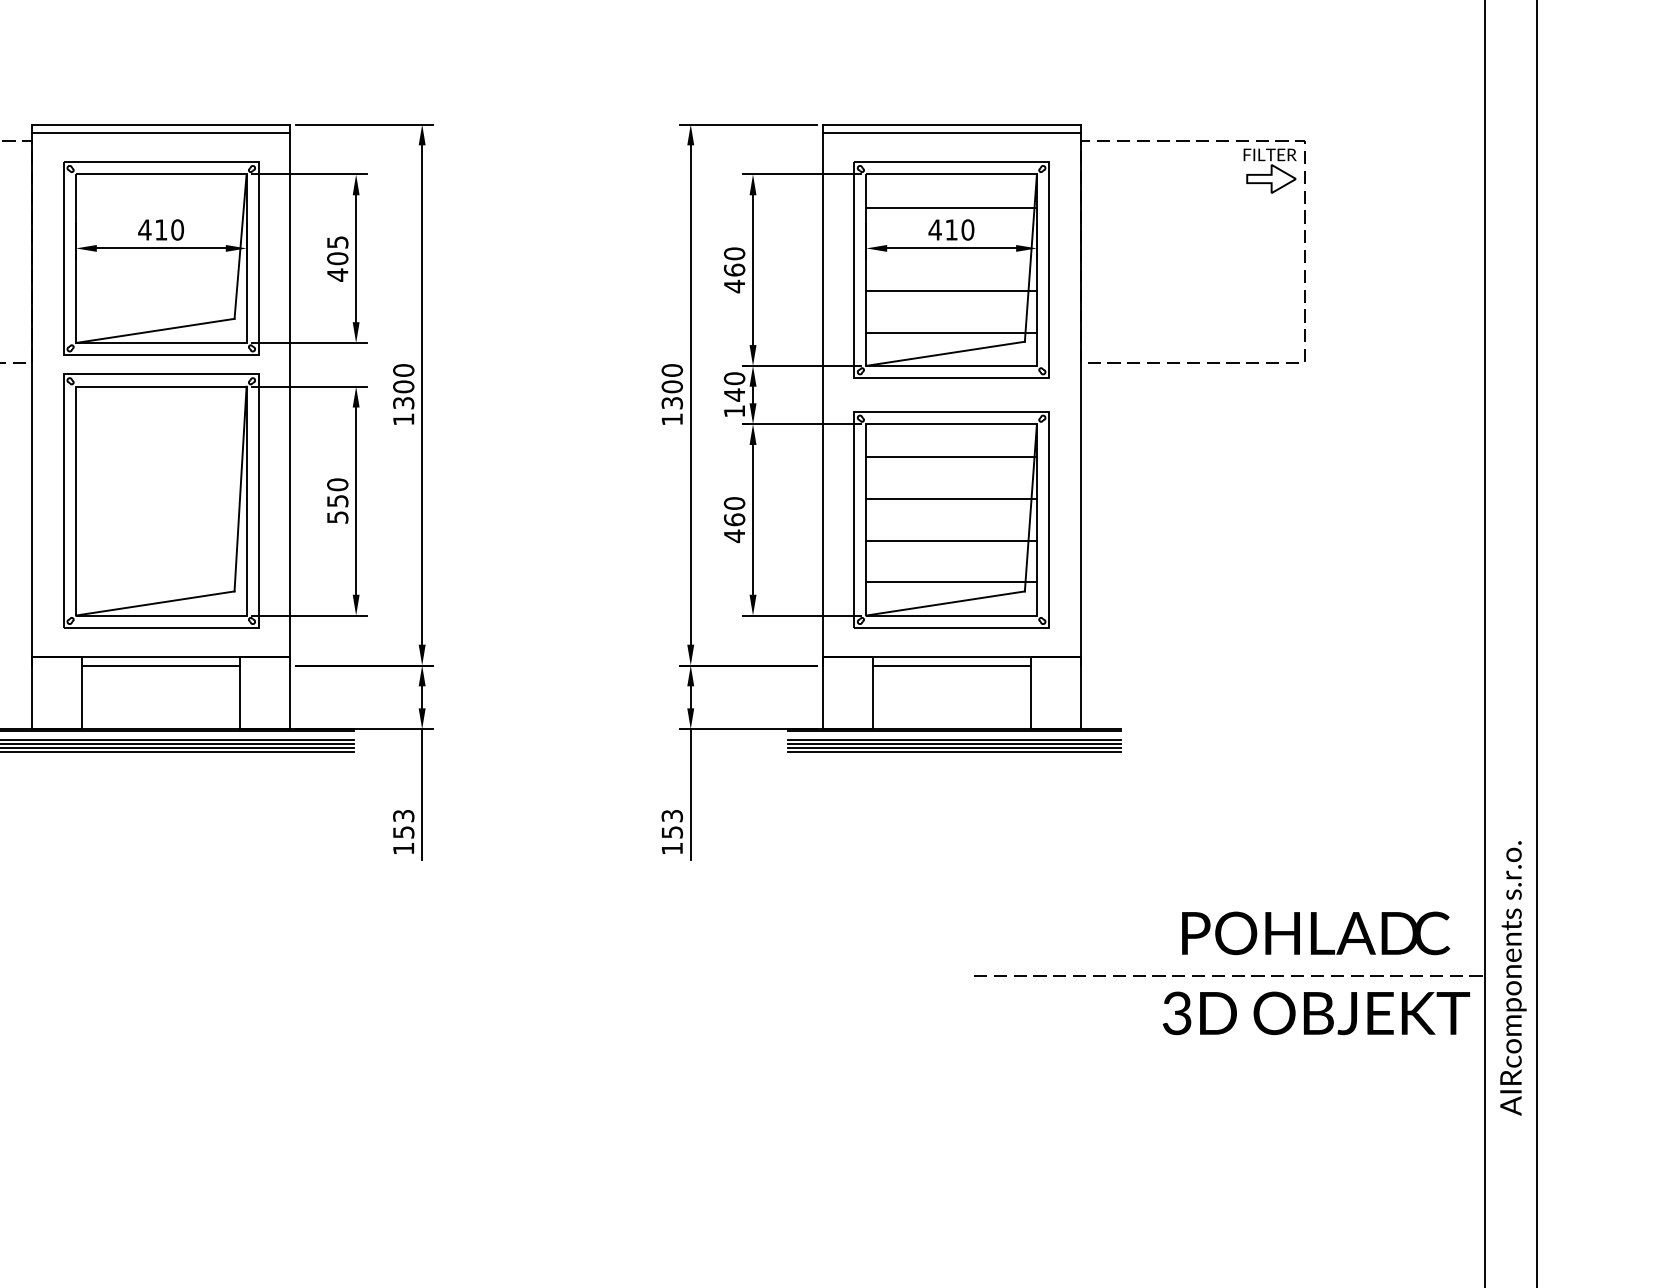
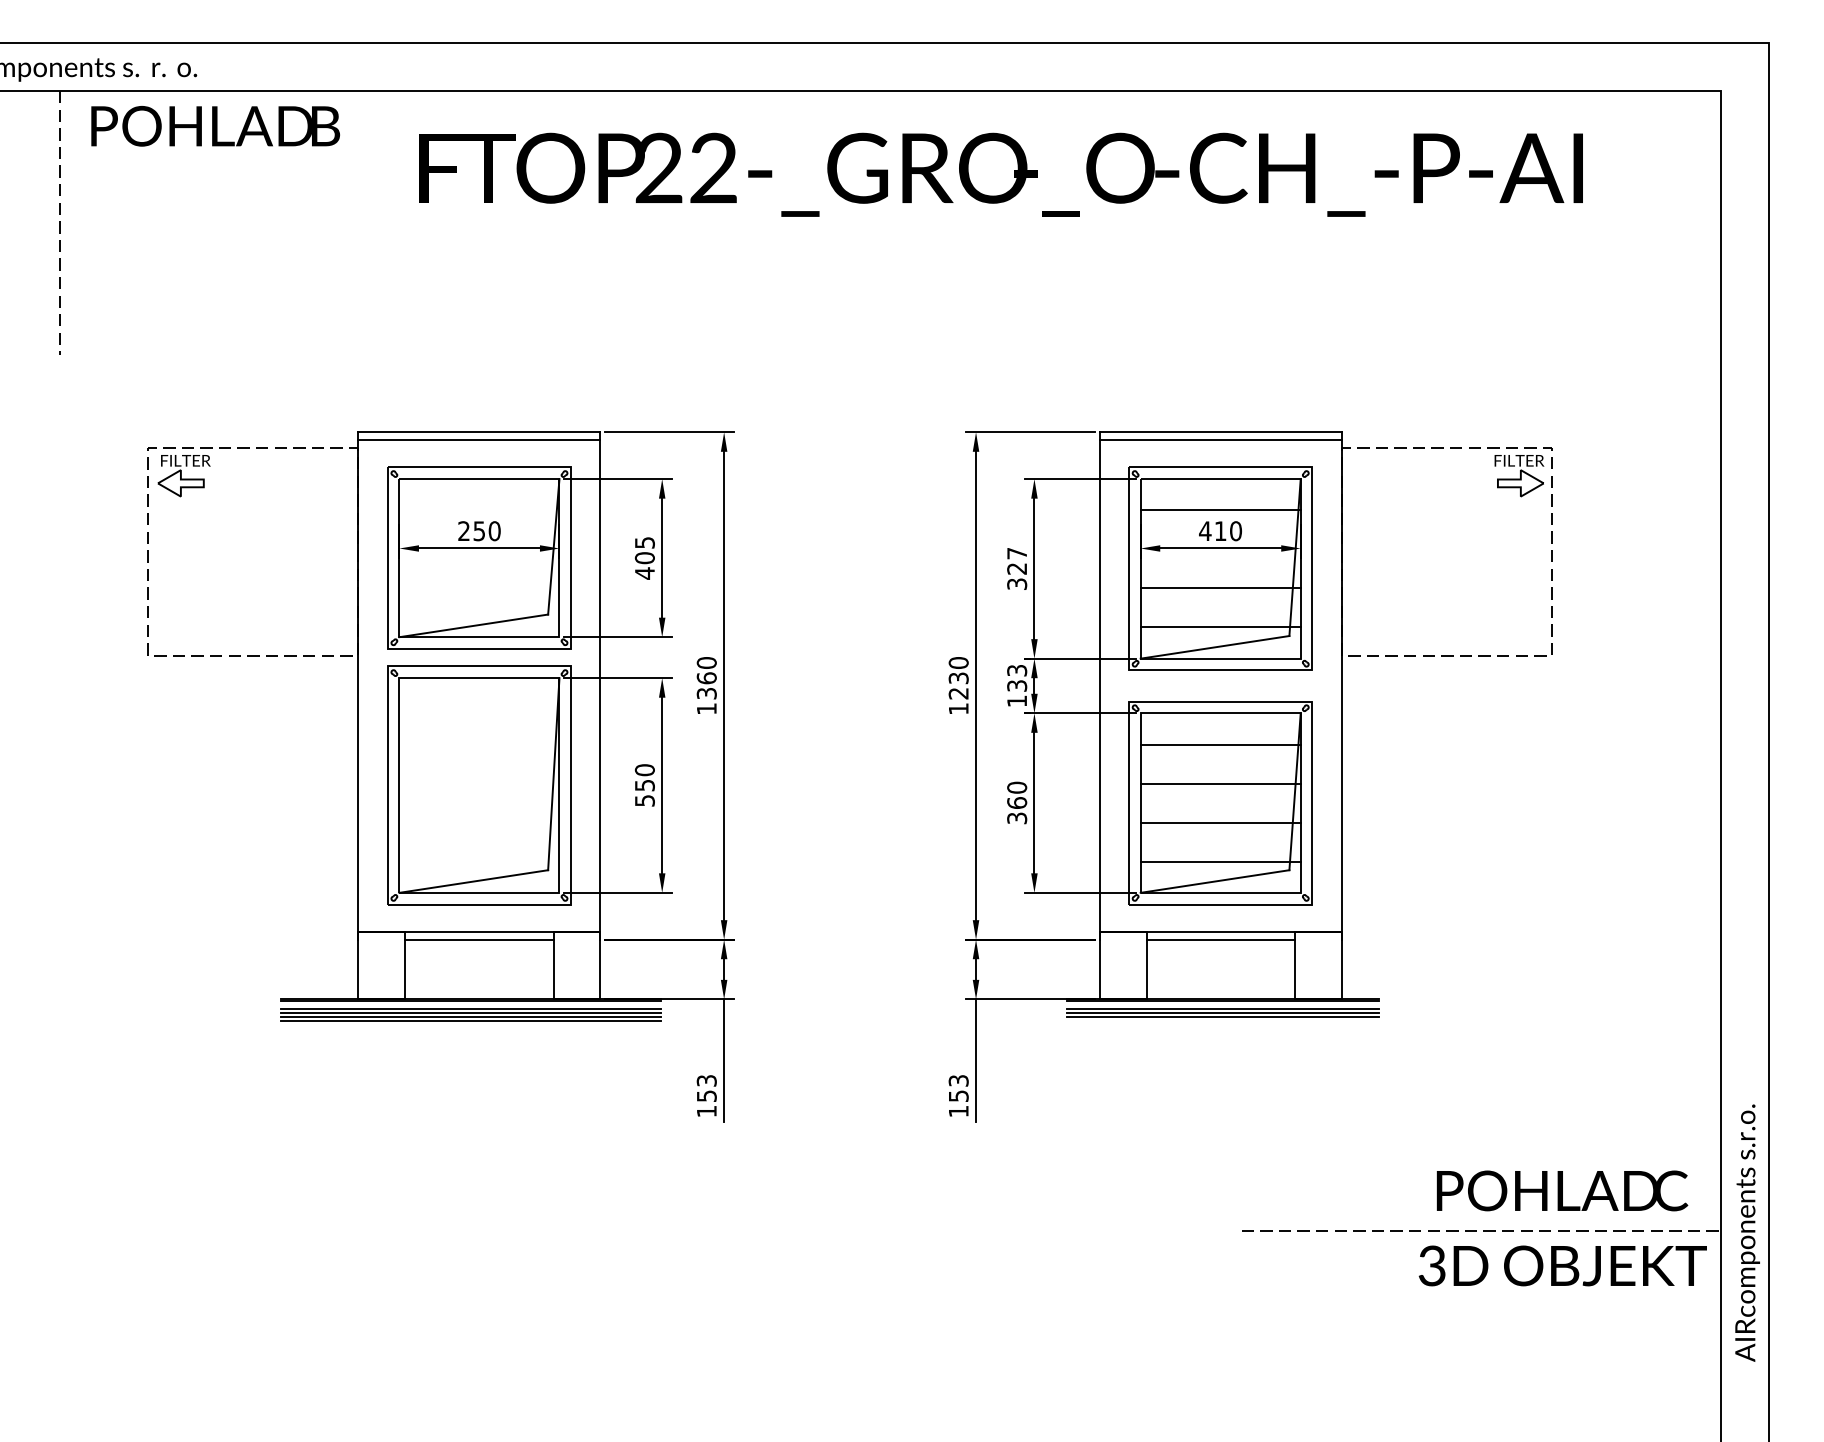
text: (151, 230) -> (470, 531), 410 -> 250
text: (734, 269) -> (1017, 568), 460 -> 327
text: (403, 387) -> (706, 678), 1300 -> 1360
text: (734, 387) -> (1017, 678), 140 -> 133
text: (672, 394) -> (958, 685), 1300 -> 1230
text: (734, 536) -> (1017, 818), 460 -> 360
line: (954, 751) -> (1223, 1020), removed

